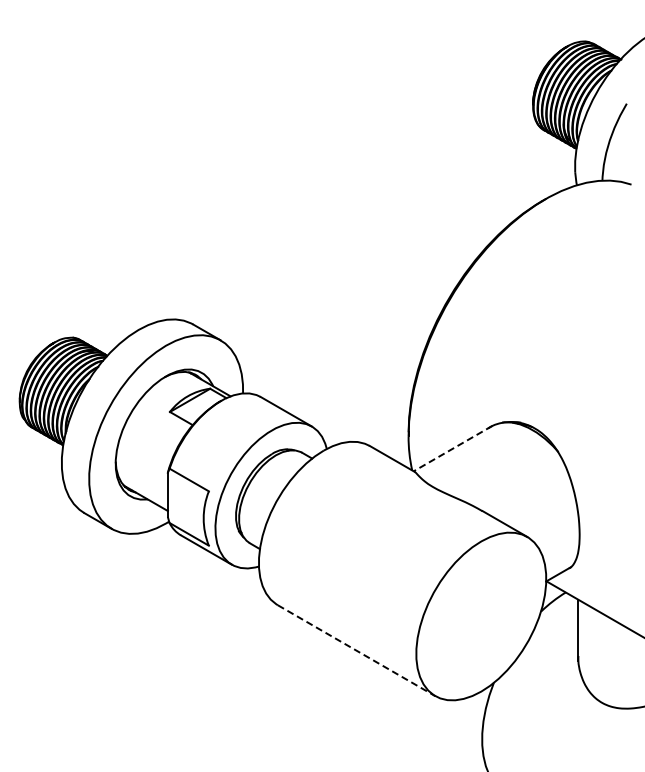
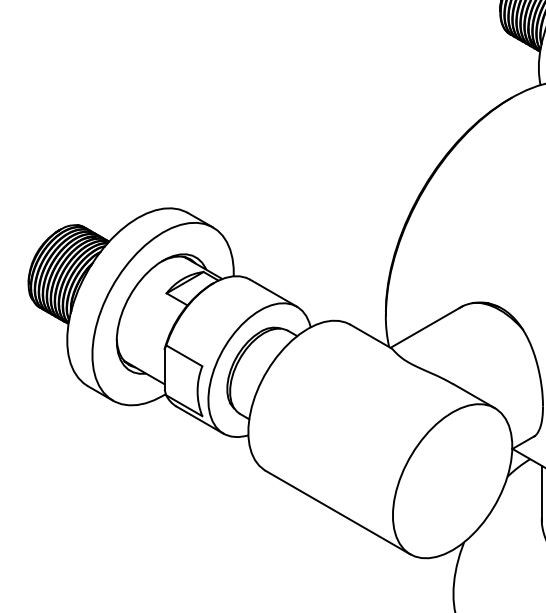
line: (452, 448) -> (426, 326), dashed -> solid
line: (356, 650) -> (337, 512), dashed -> solid

